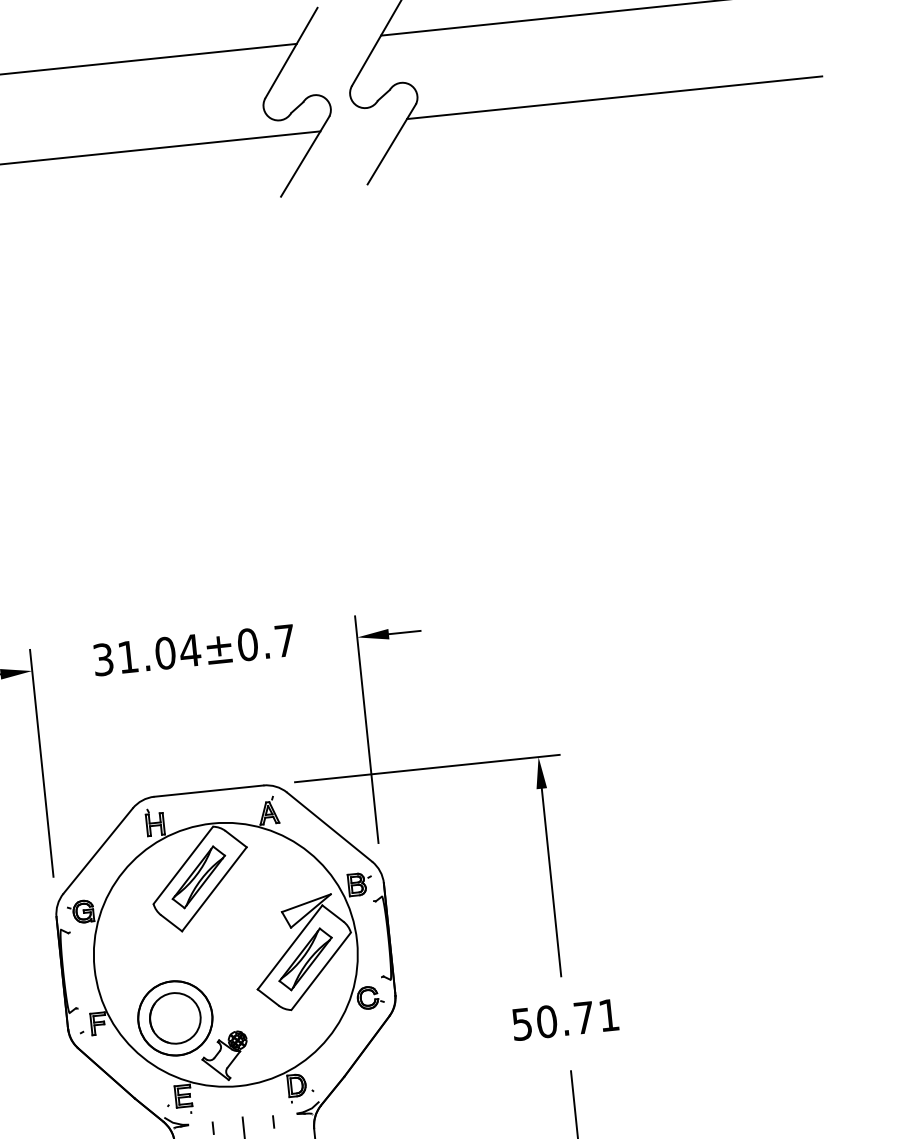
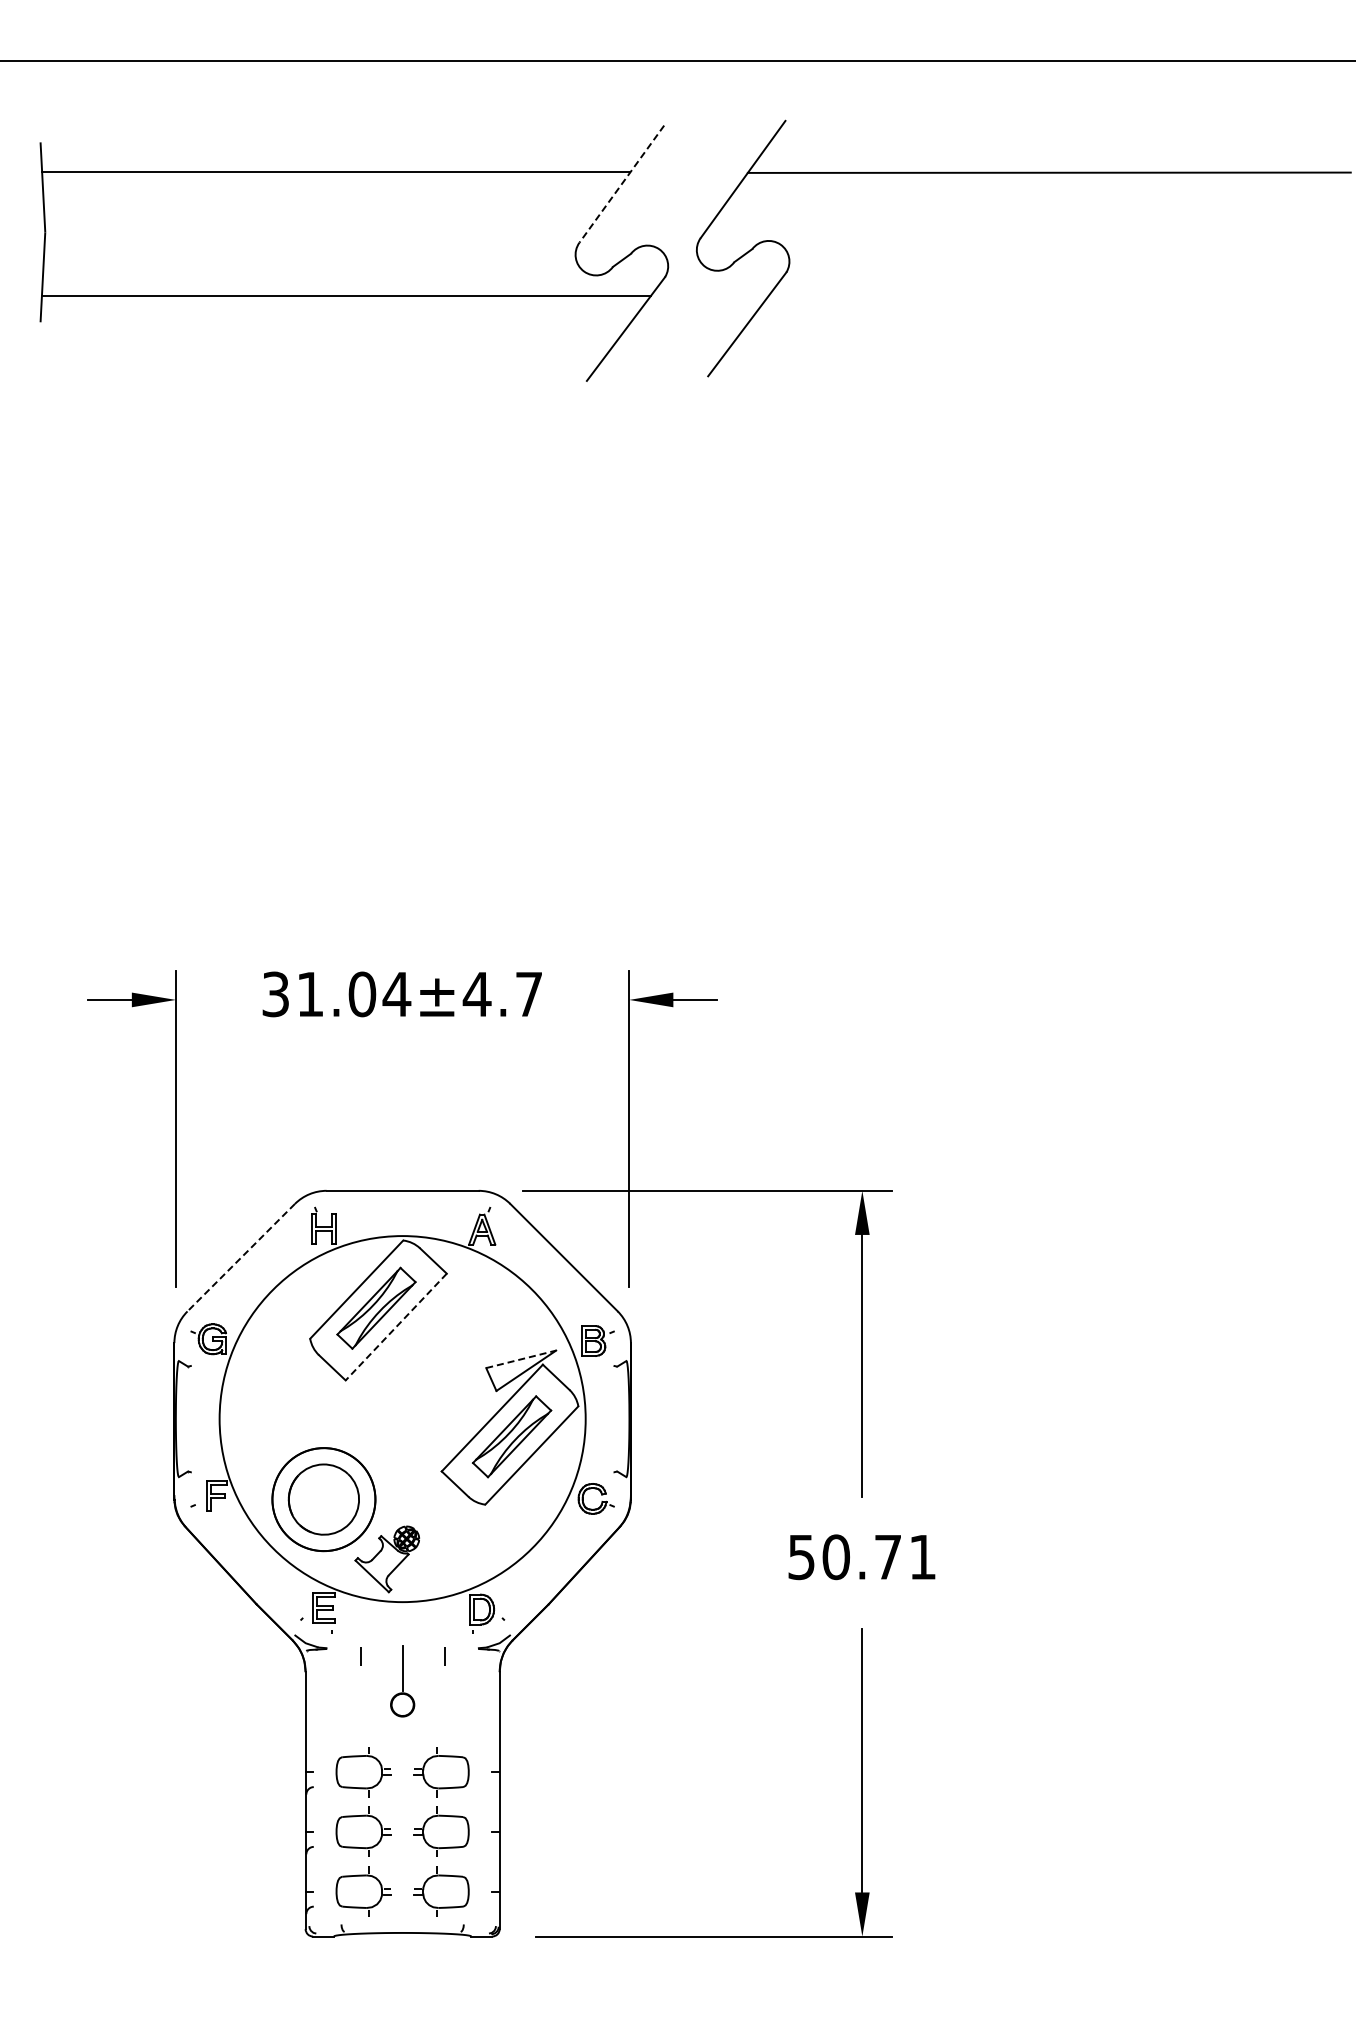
line: (291, 53) -> (621, 184), solid -> dashed
line: (614, 97) -> (1060, 291), removed
text: (247, 644) -> (476, 994), 31.04±0.7 -> 31.04±4.7
line: (97, 851) -> (240, 1258), solid -> dashed
line: (214, 889) -> (396, 1327), solid -> dashed
line: (306, 903) -> (521, 1359), solid -> dashed

